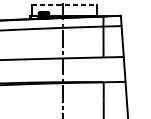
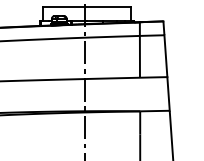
line: (64, 5) -> (87, 7), dashed -> solid

